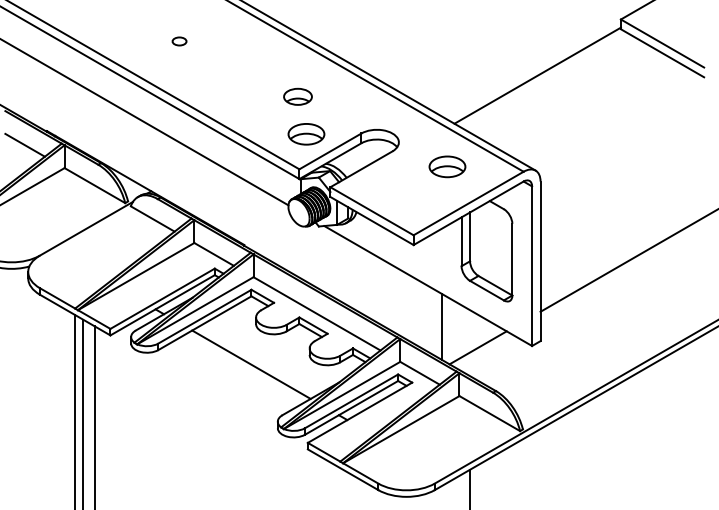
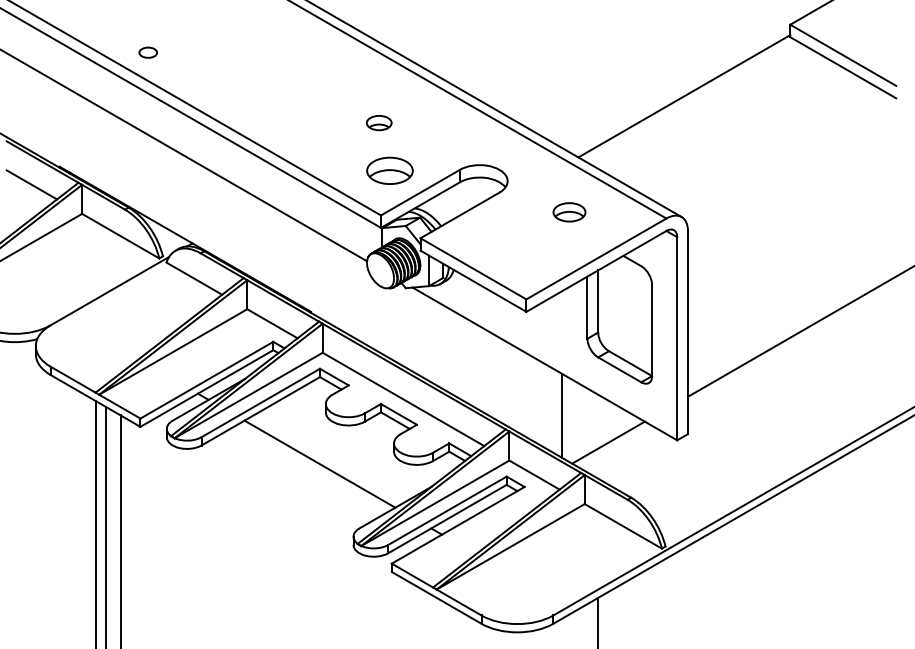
part: (179, 41) -> (148, 52), moved
part: (297, 96) -> (378, 122), size x0.7
part: (447, 166) -> (569, 211), size x0.7

